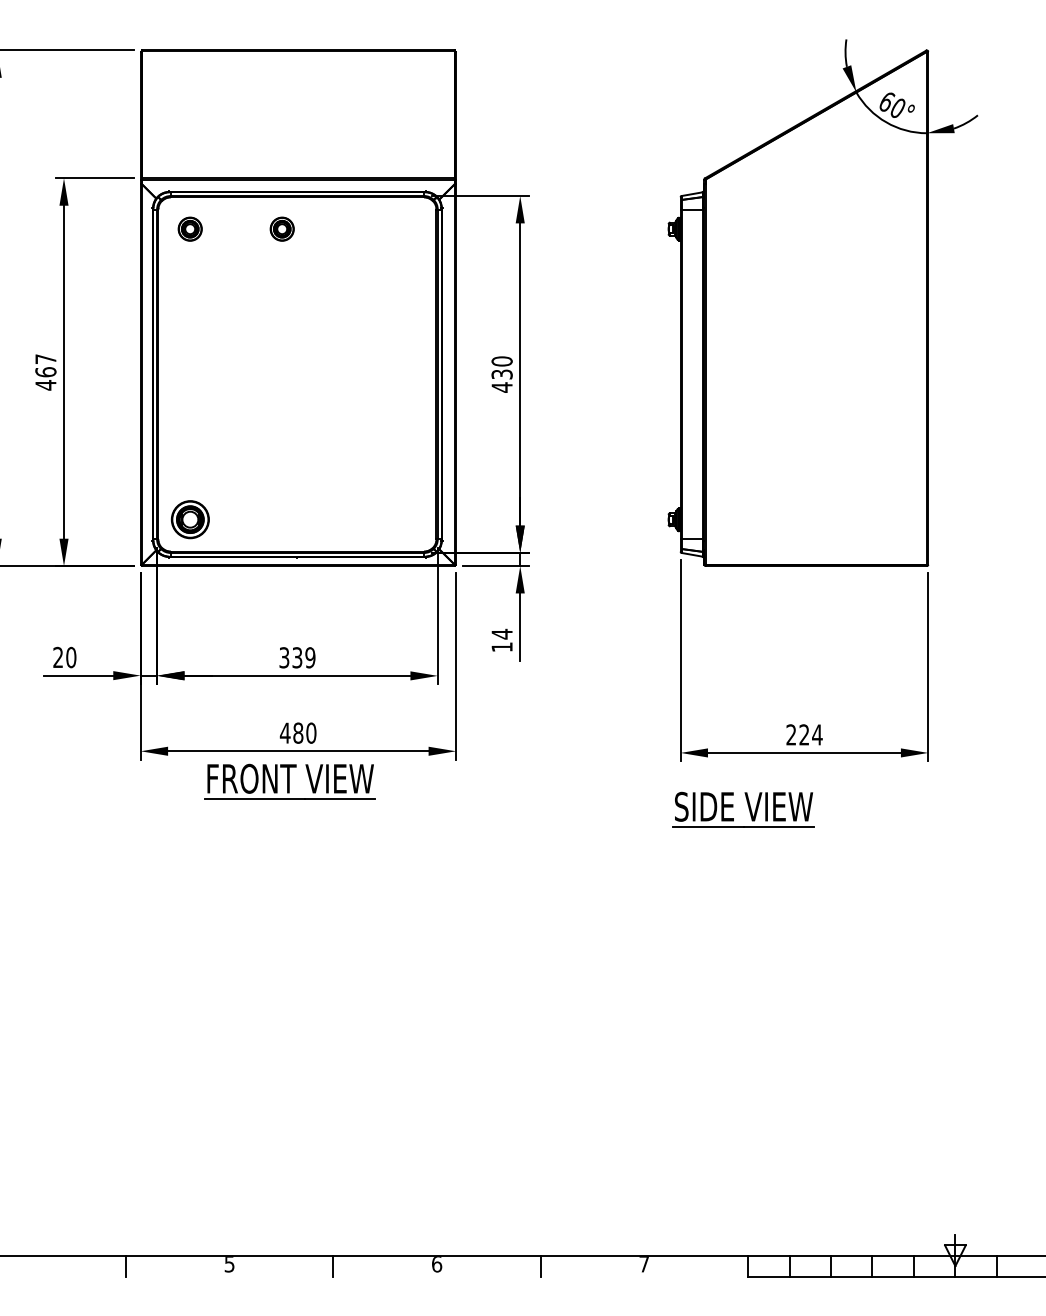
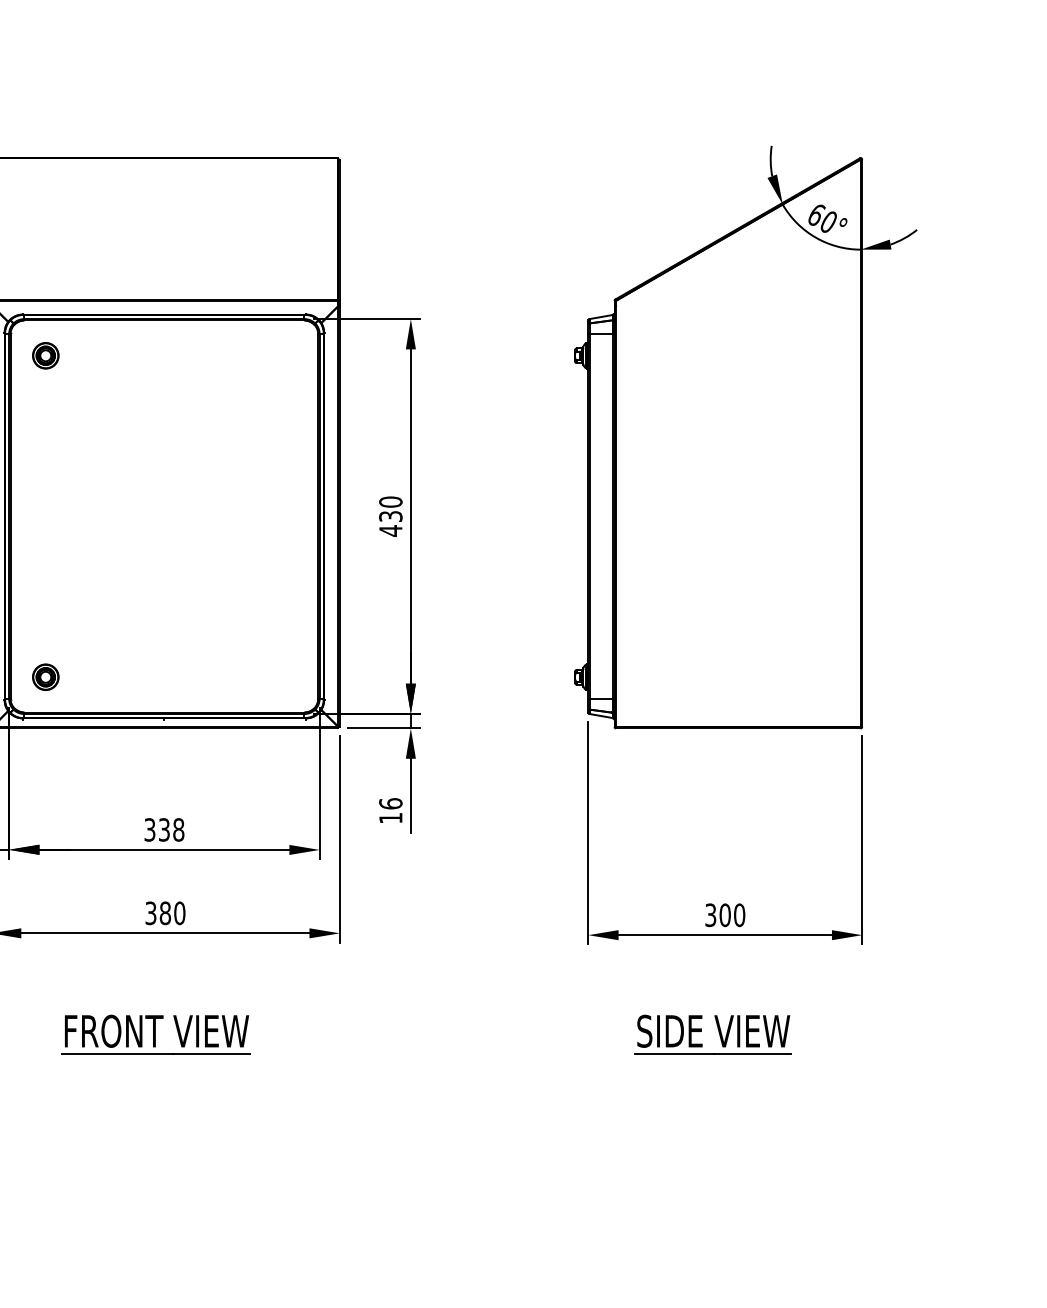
part: (281, 228) -> (146, 355), removed
part: (189, 519) -> (45, 676), size x0.62
text: (501, 633) -> (390, 803), 14 -> 16
text: (310, 657) -> (178, 829), 339 -> 338
text: (284, 732) -> (150, 912), 480 -> 380
text: (804, 734) -> (725, 914), 224 -> 300
part: (289, 781) -> (155, 1034), moved
part: (743, 809) -> (713, 1034), moved

